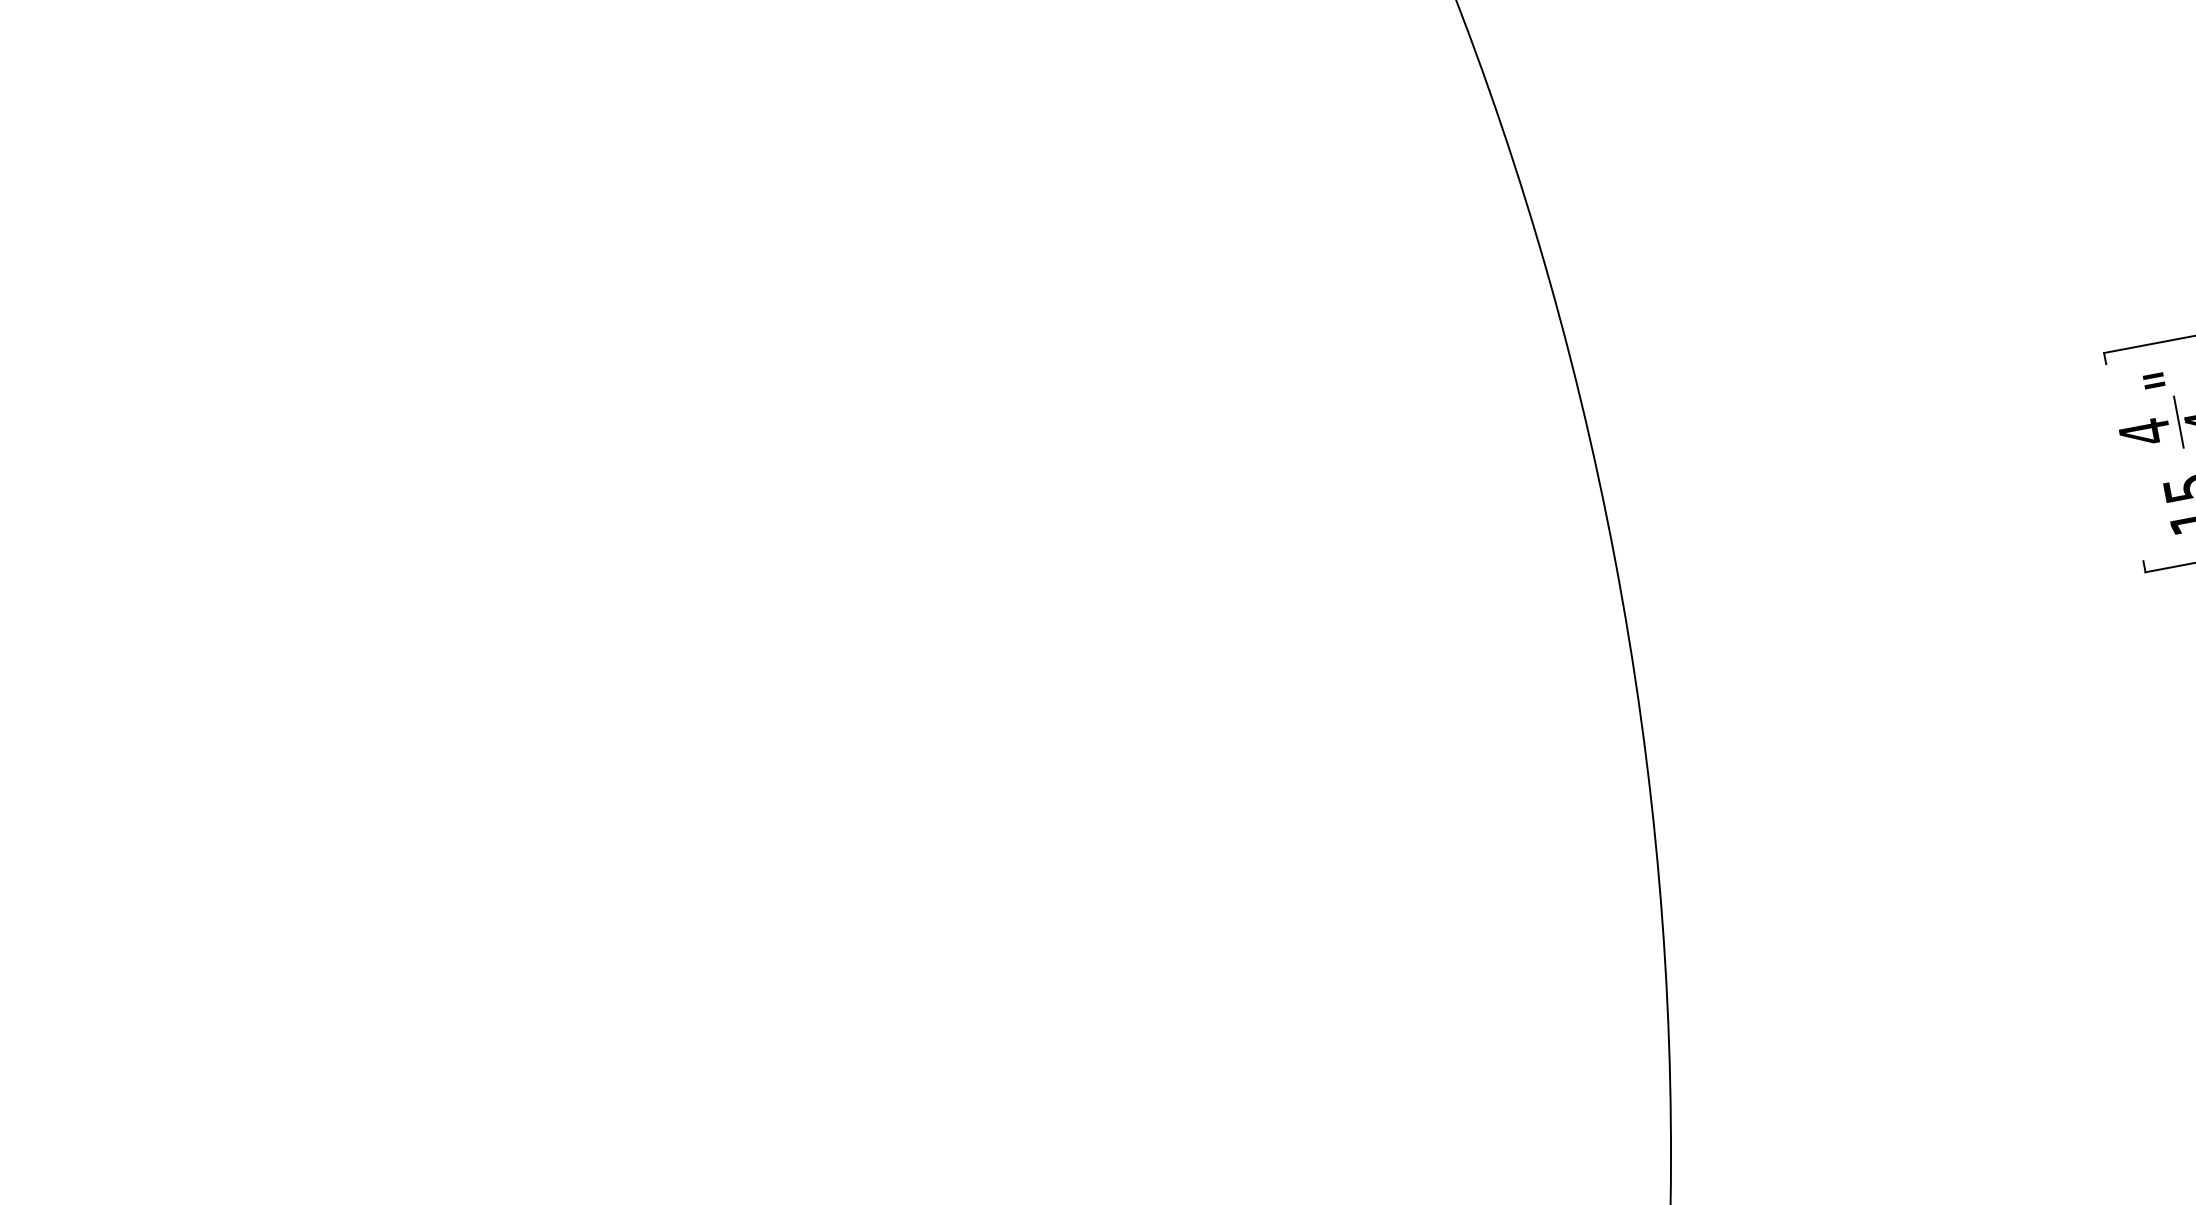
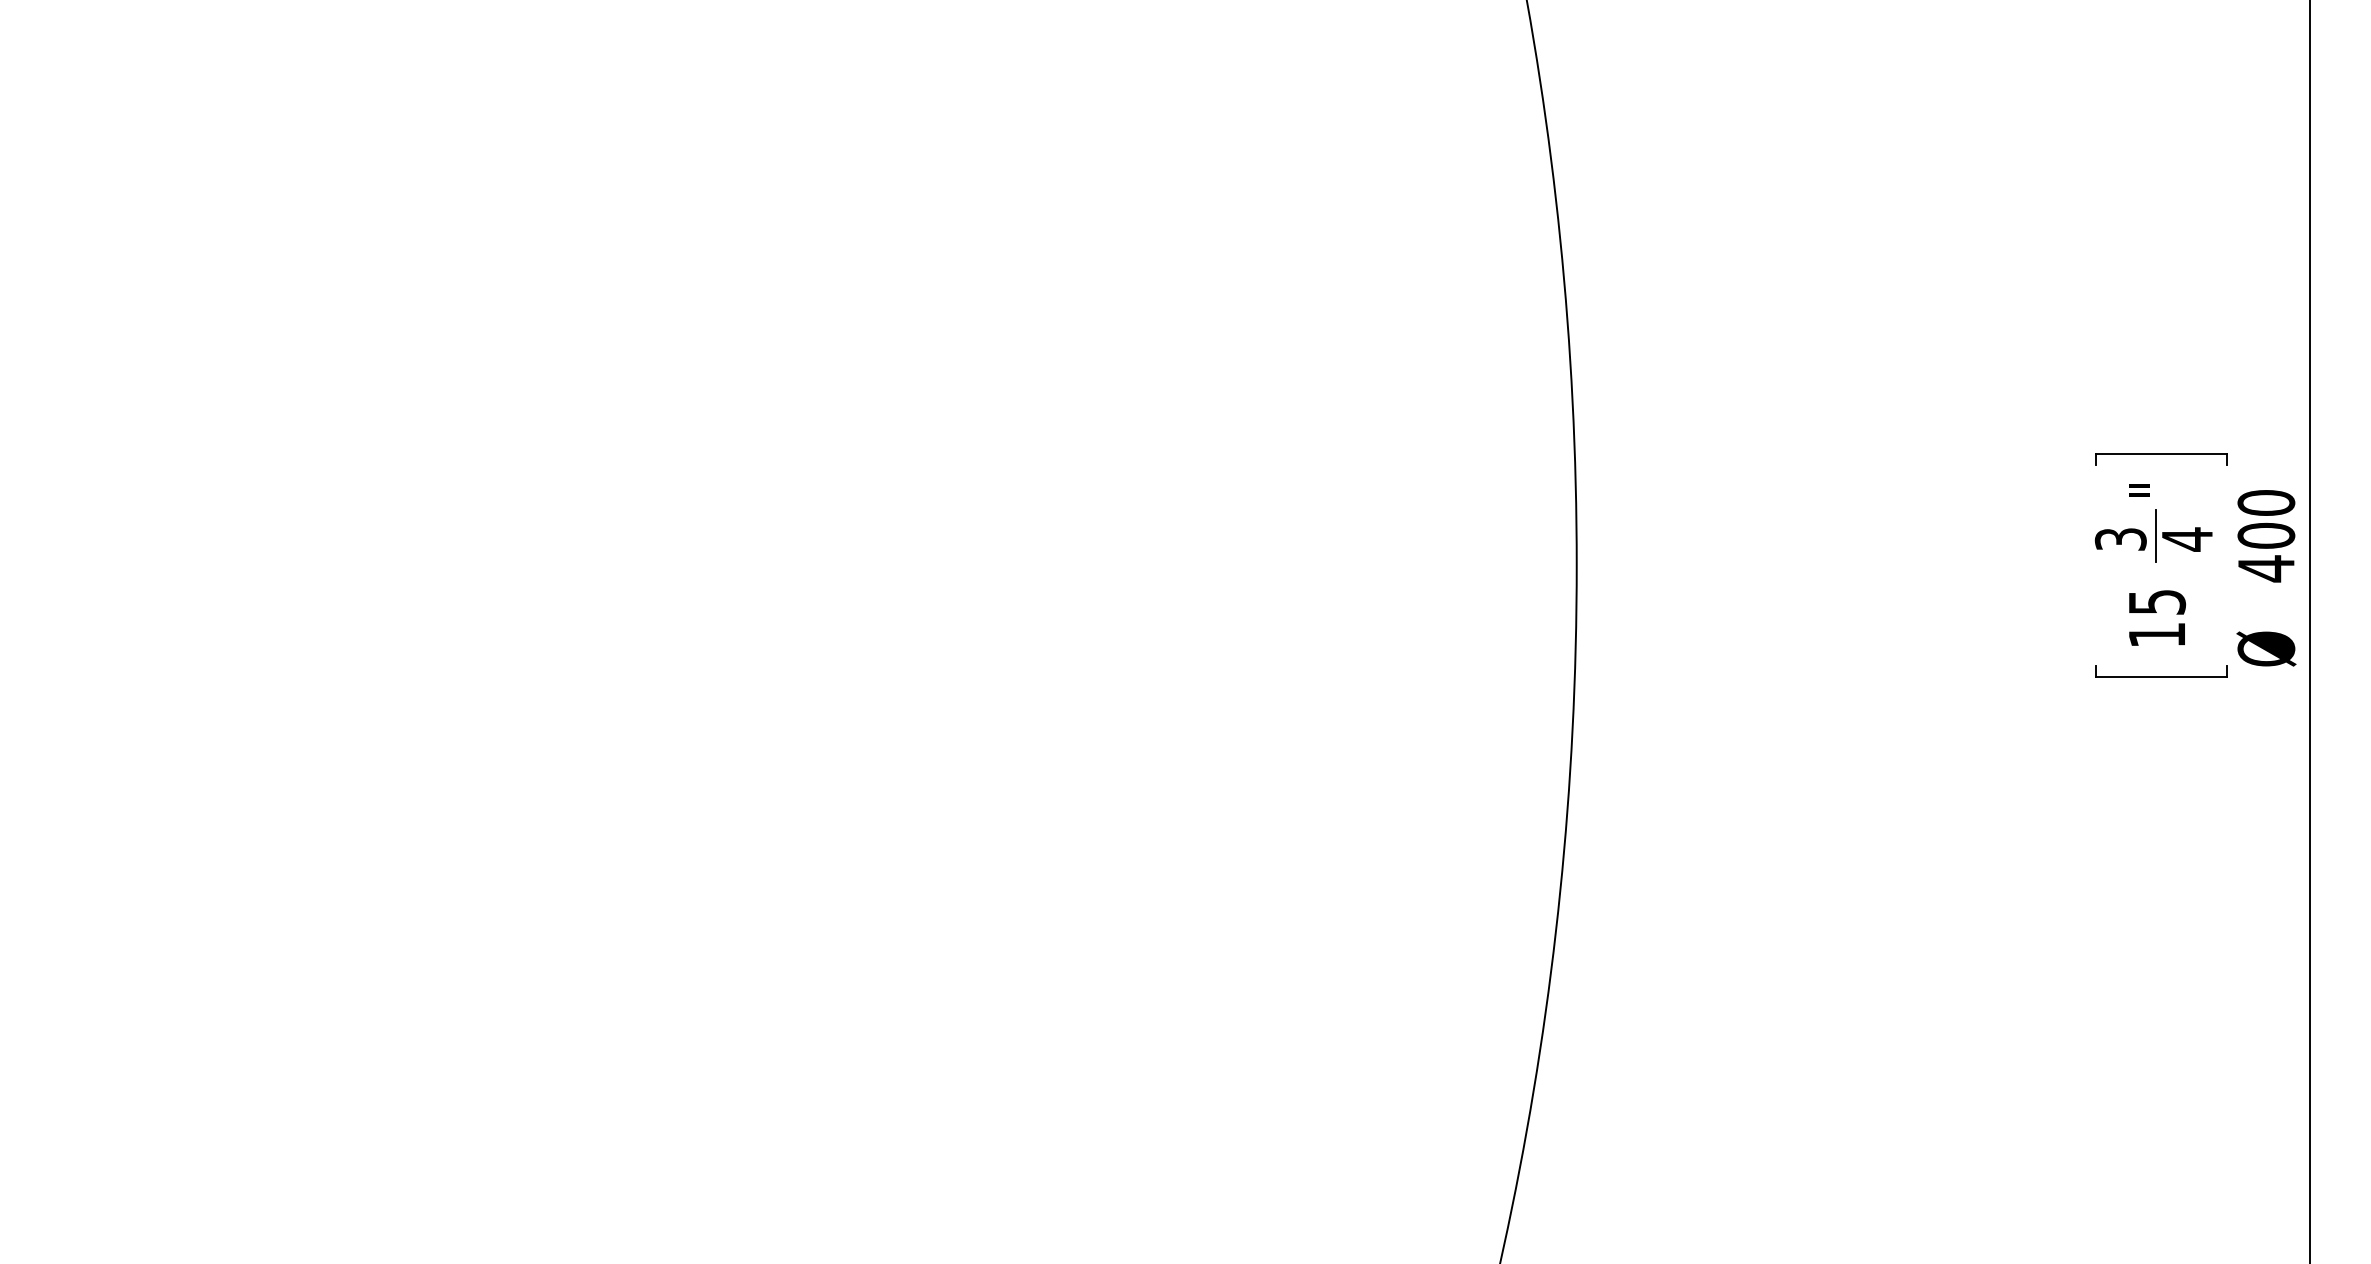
text: (2144, 432) -> (2120, 539), 4 -> 3

